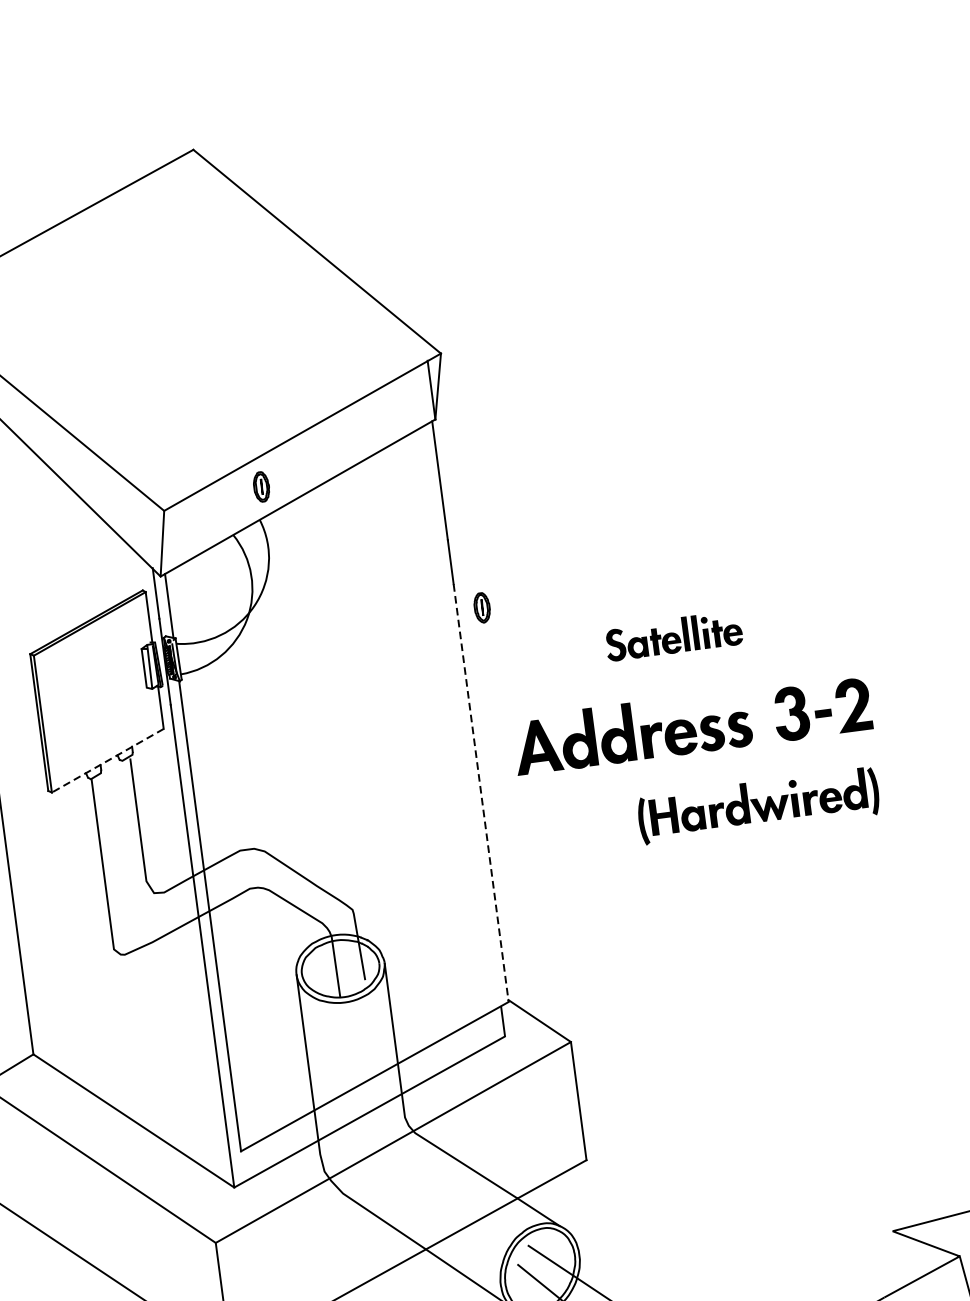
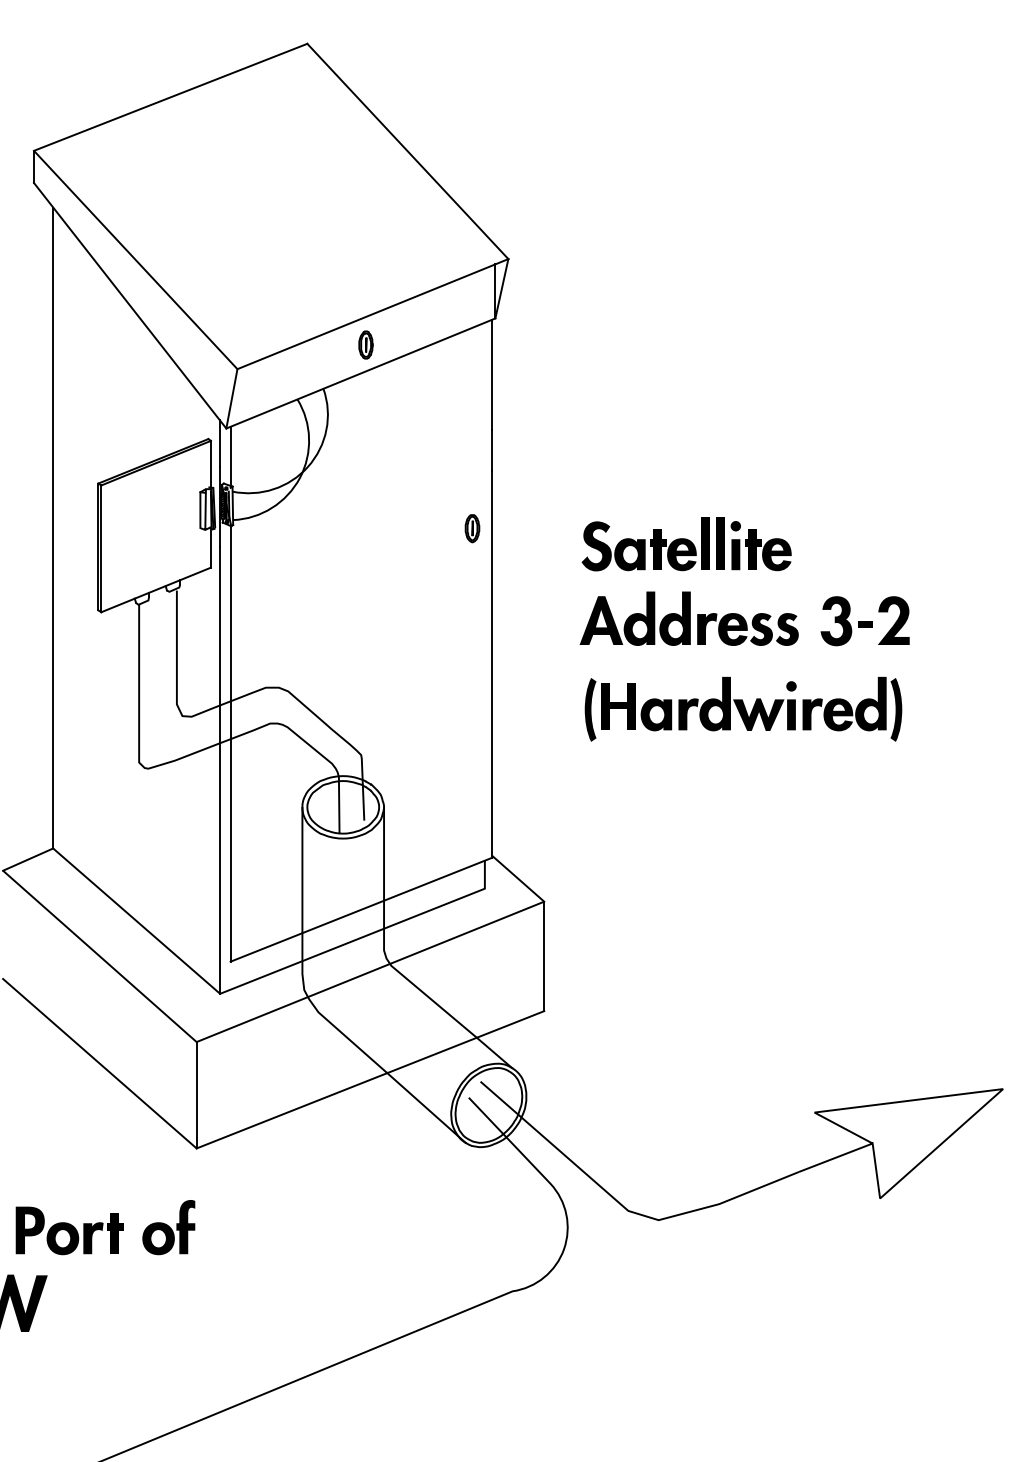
part: (260, 486) -> (365, 344), moved
part: (482, 607) -> (472, 528), moved
part: (673, 636) -> (686, 544), size x1.67
part: (691, 723) -> (744, 618), moved
line: (107, 761) -> (155, 590), dashed -> solid
line: (481, 793) -> (492, 664), dashed -> solid
part: (758, 805) -> (743, 708), size x1.43

